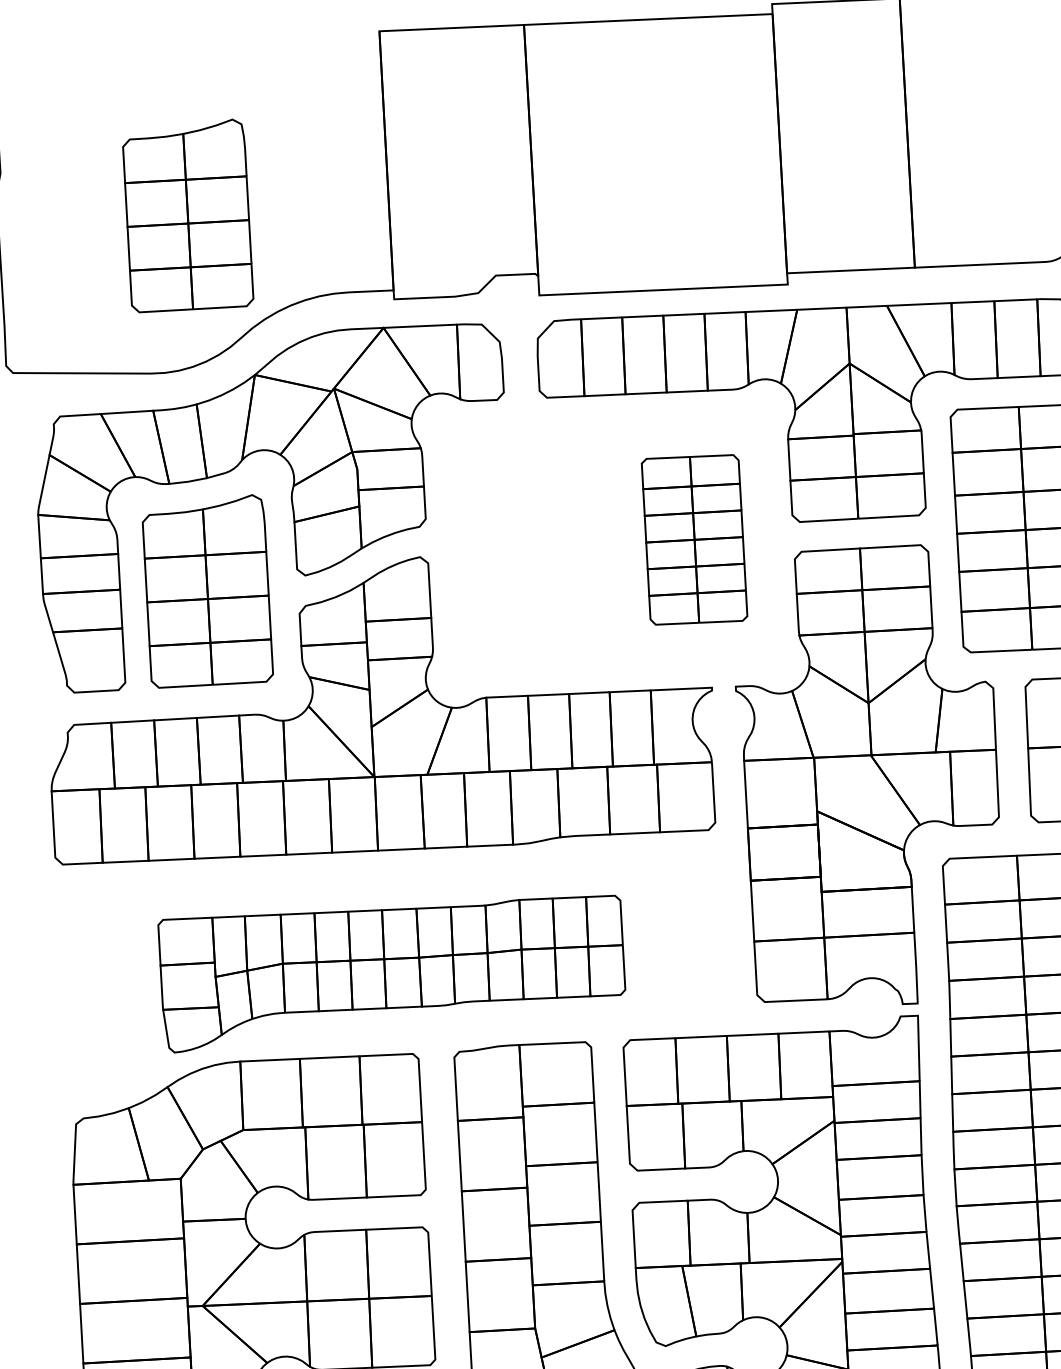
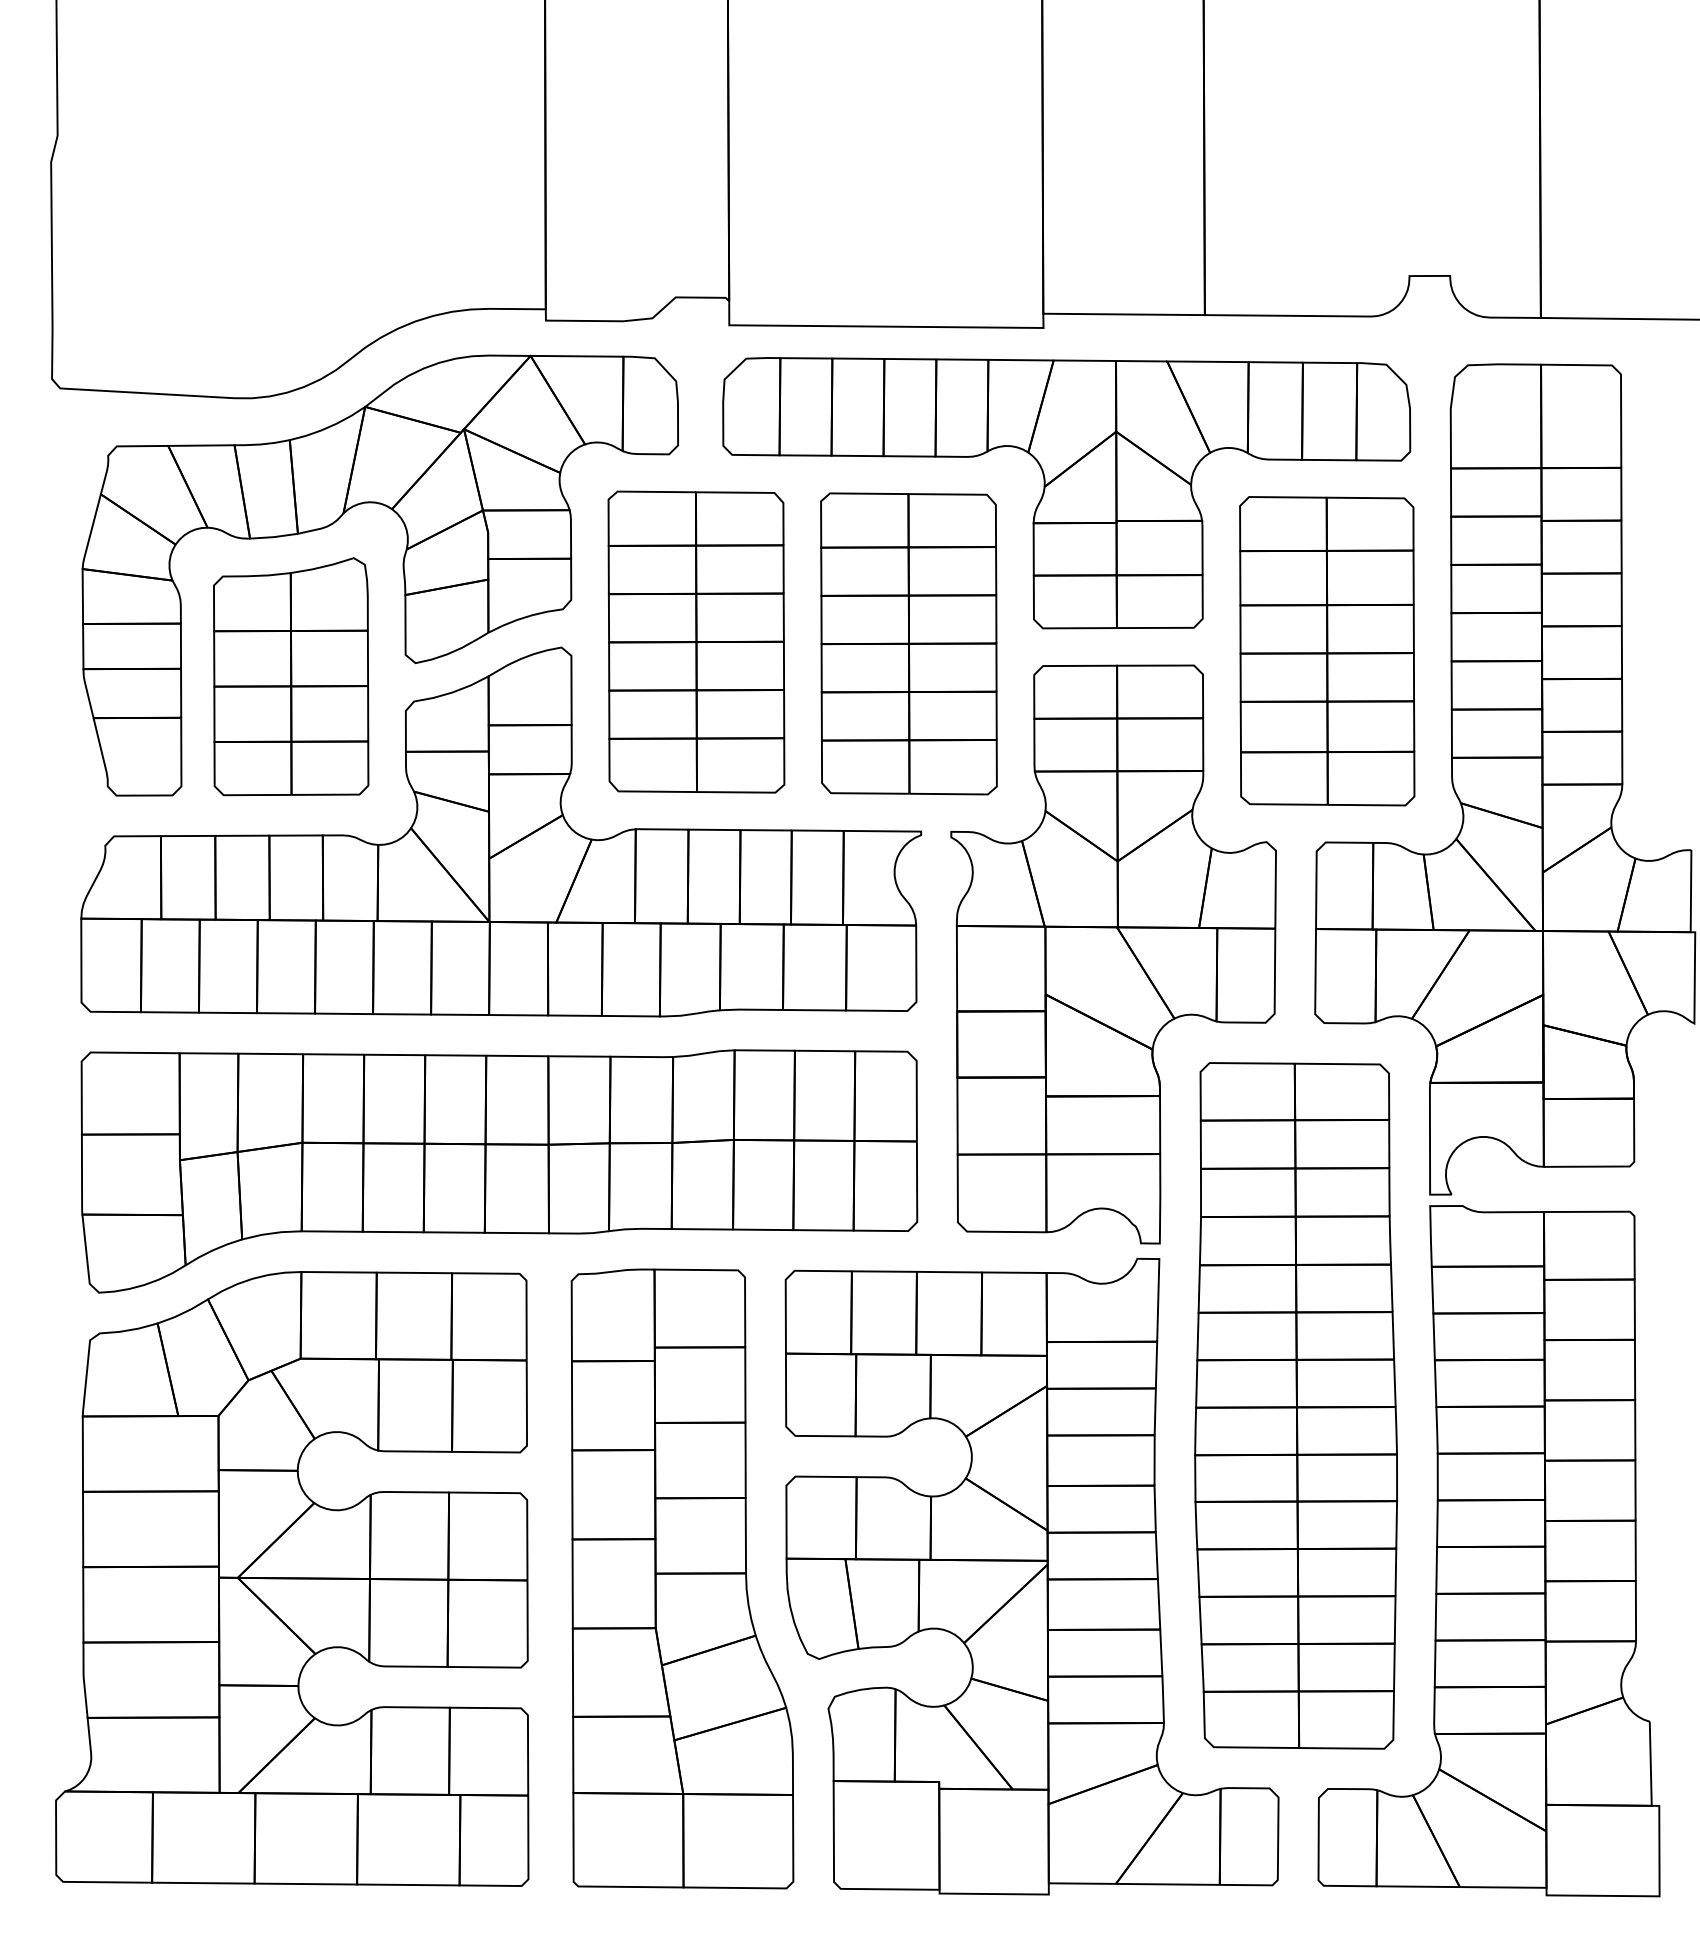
part: (188, 215) -> (291, 201), removed
part: (694, 539) -> (908, 643), size x1.43
part: (526, 546) -> (696, 641), added
part: (392, 973) -> (499, 1171), size x1.43

